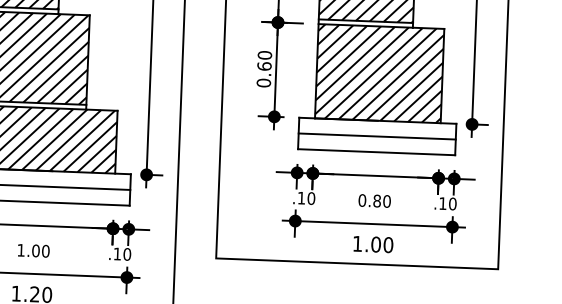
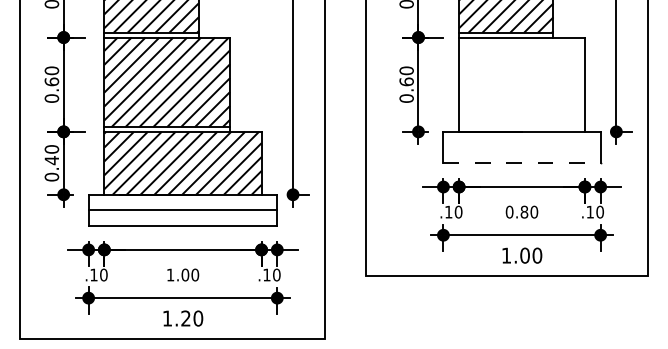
hatch: (379, 73) -> (521, 84), removed
line: (376, 136) -> (521, 147), removed
line: (377, 152) -> (522, 163), solid -> dashed

